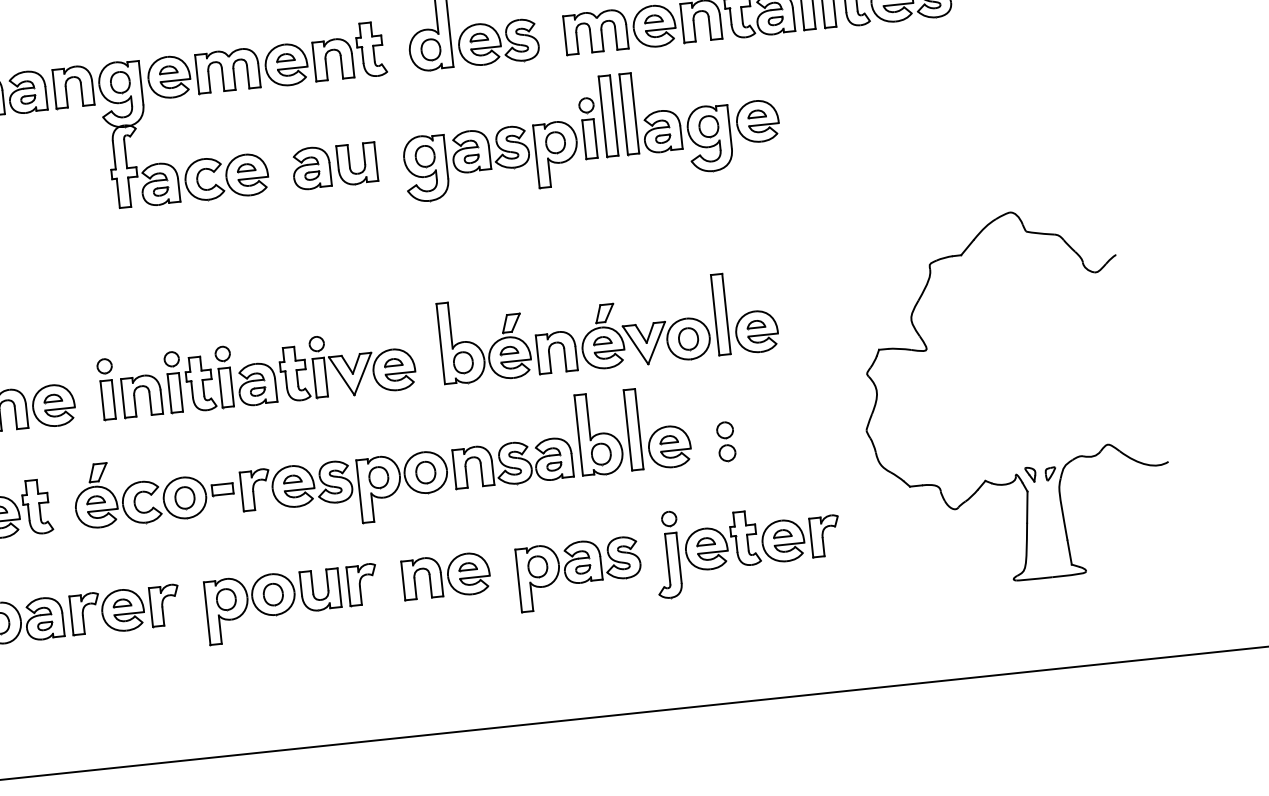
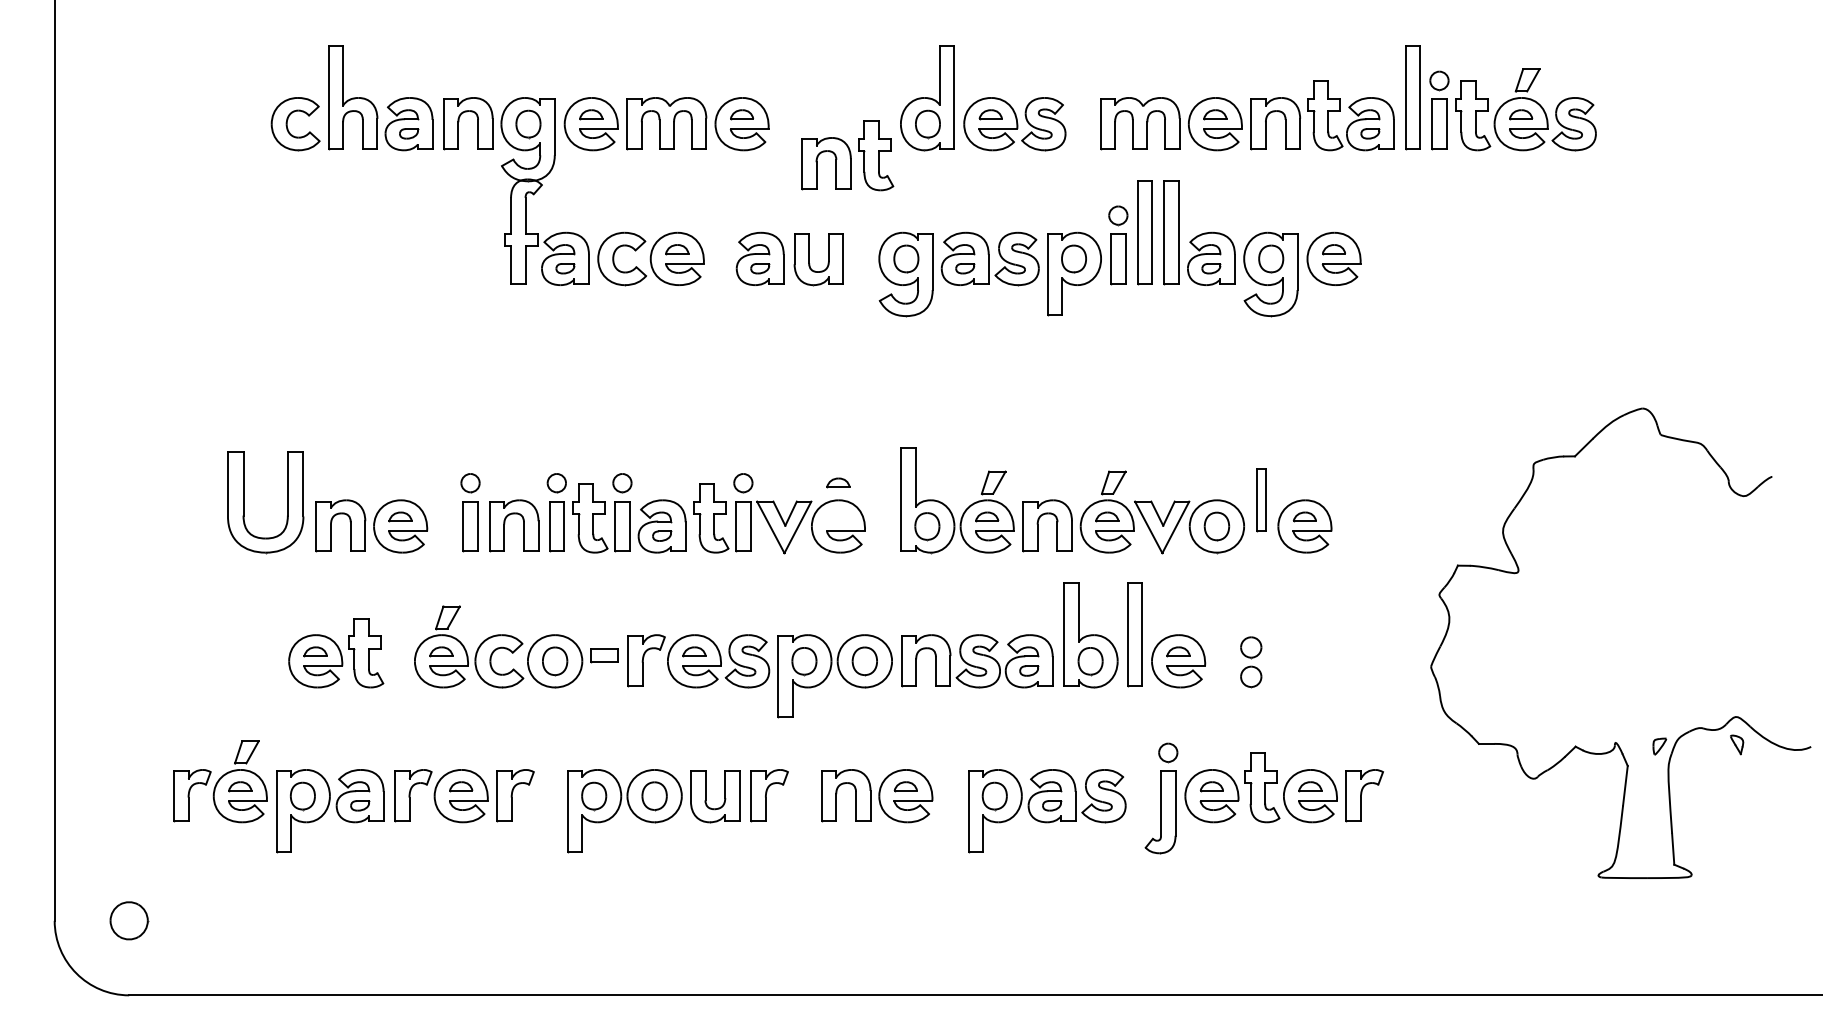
part: (349, 51) -> (847, 155), moved
part: (720, 314) -> (1261, 499), size x0.6
part: (393, 362) -> (838, 482), moved
part: (1031, 474) -> (1737, 744), moved

